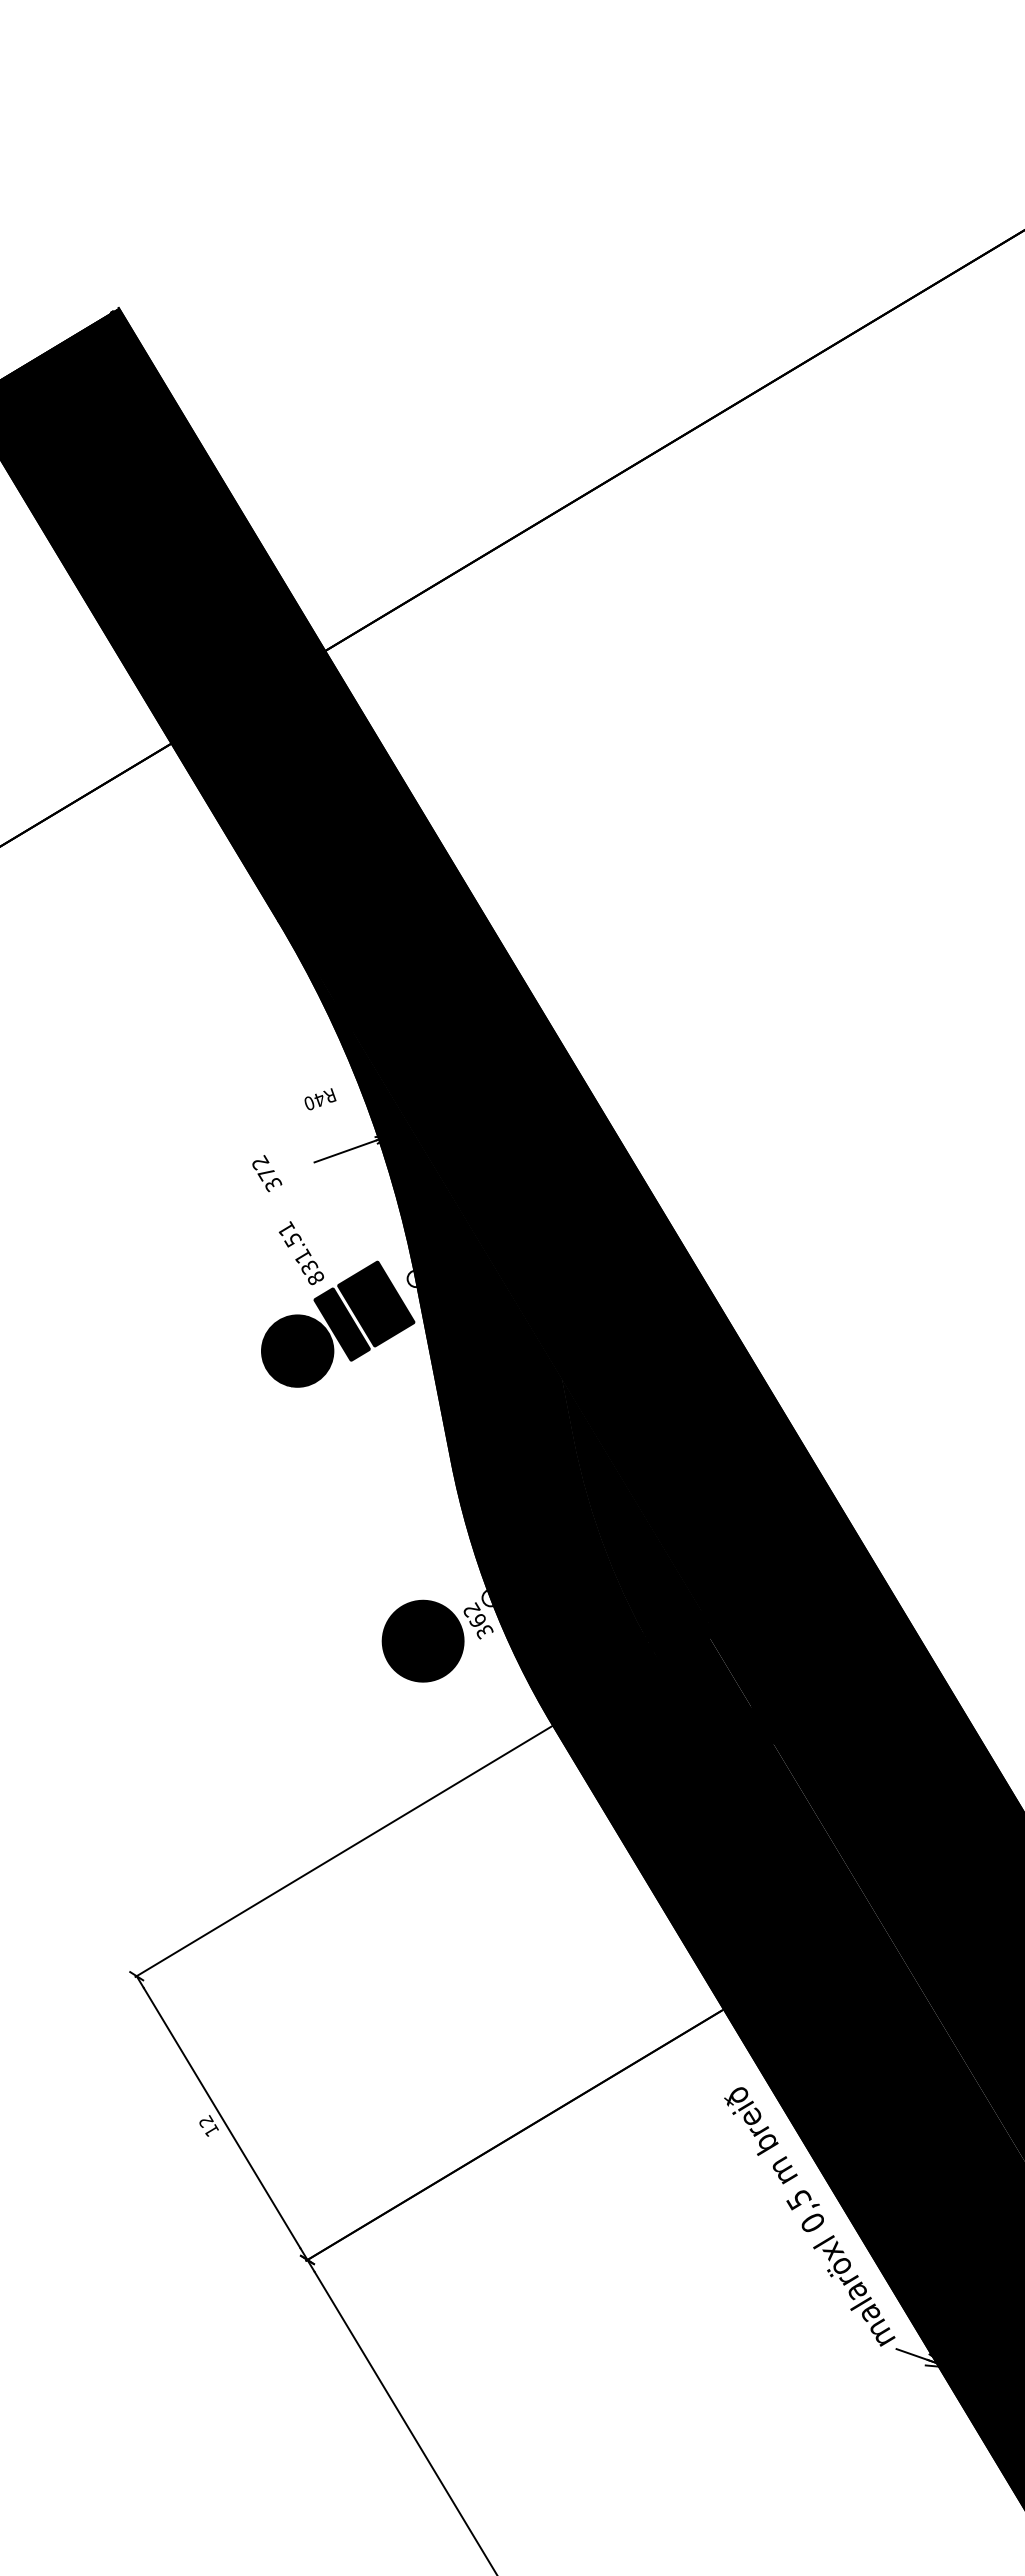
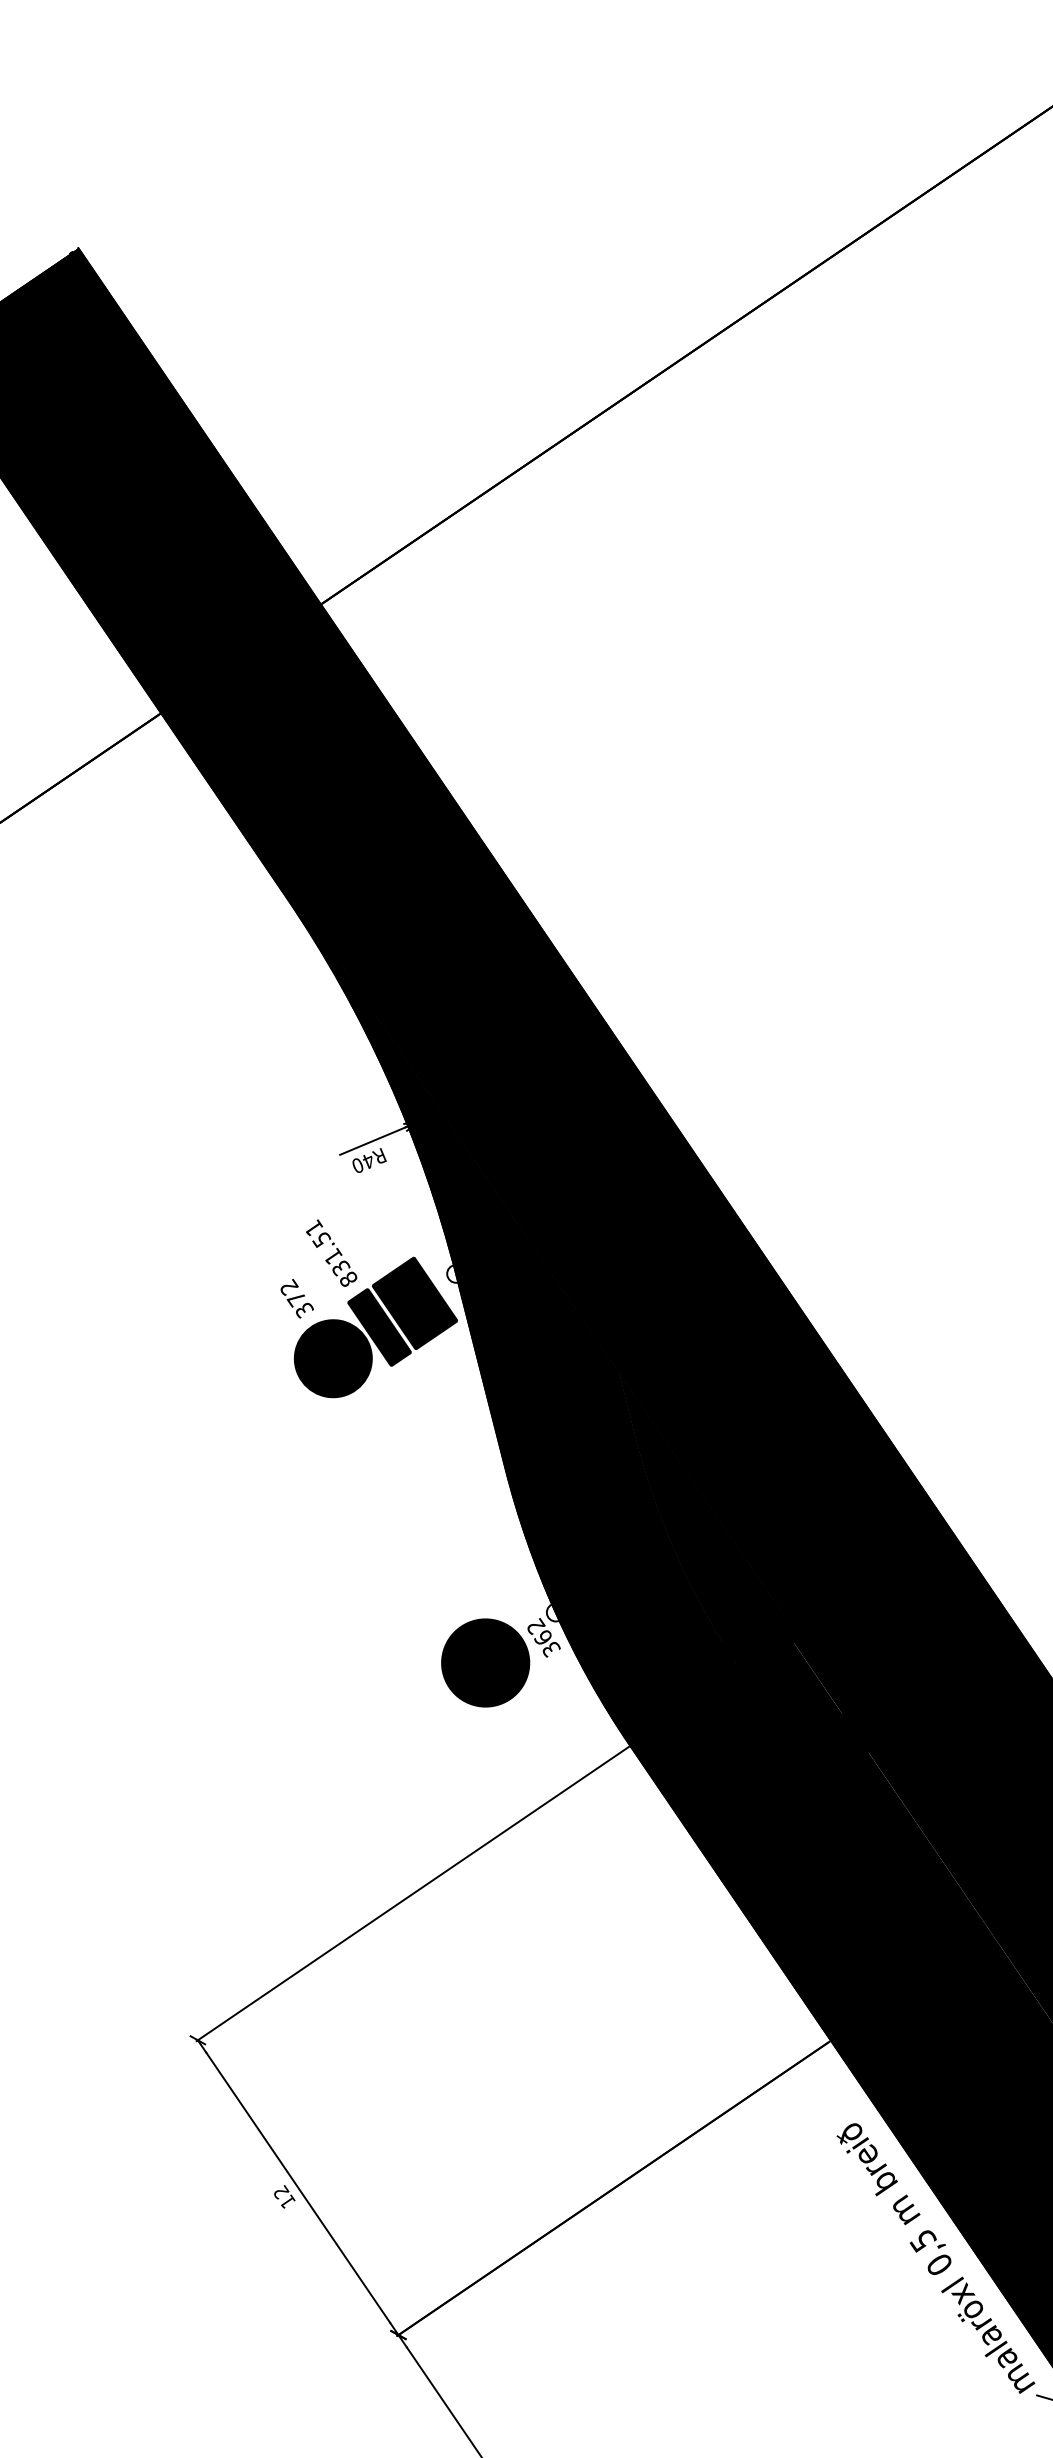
text: (320, 1099) -> (369, 1160), moved
text: (267, 1173) -> (297, 1298), moved

